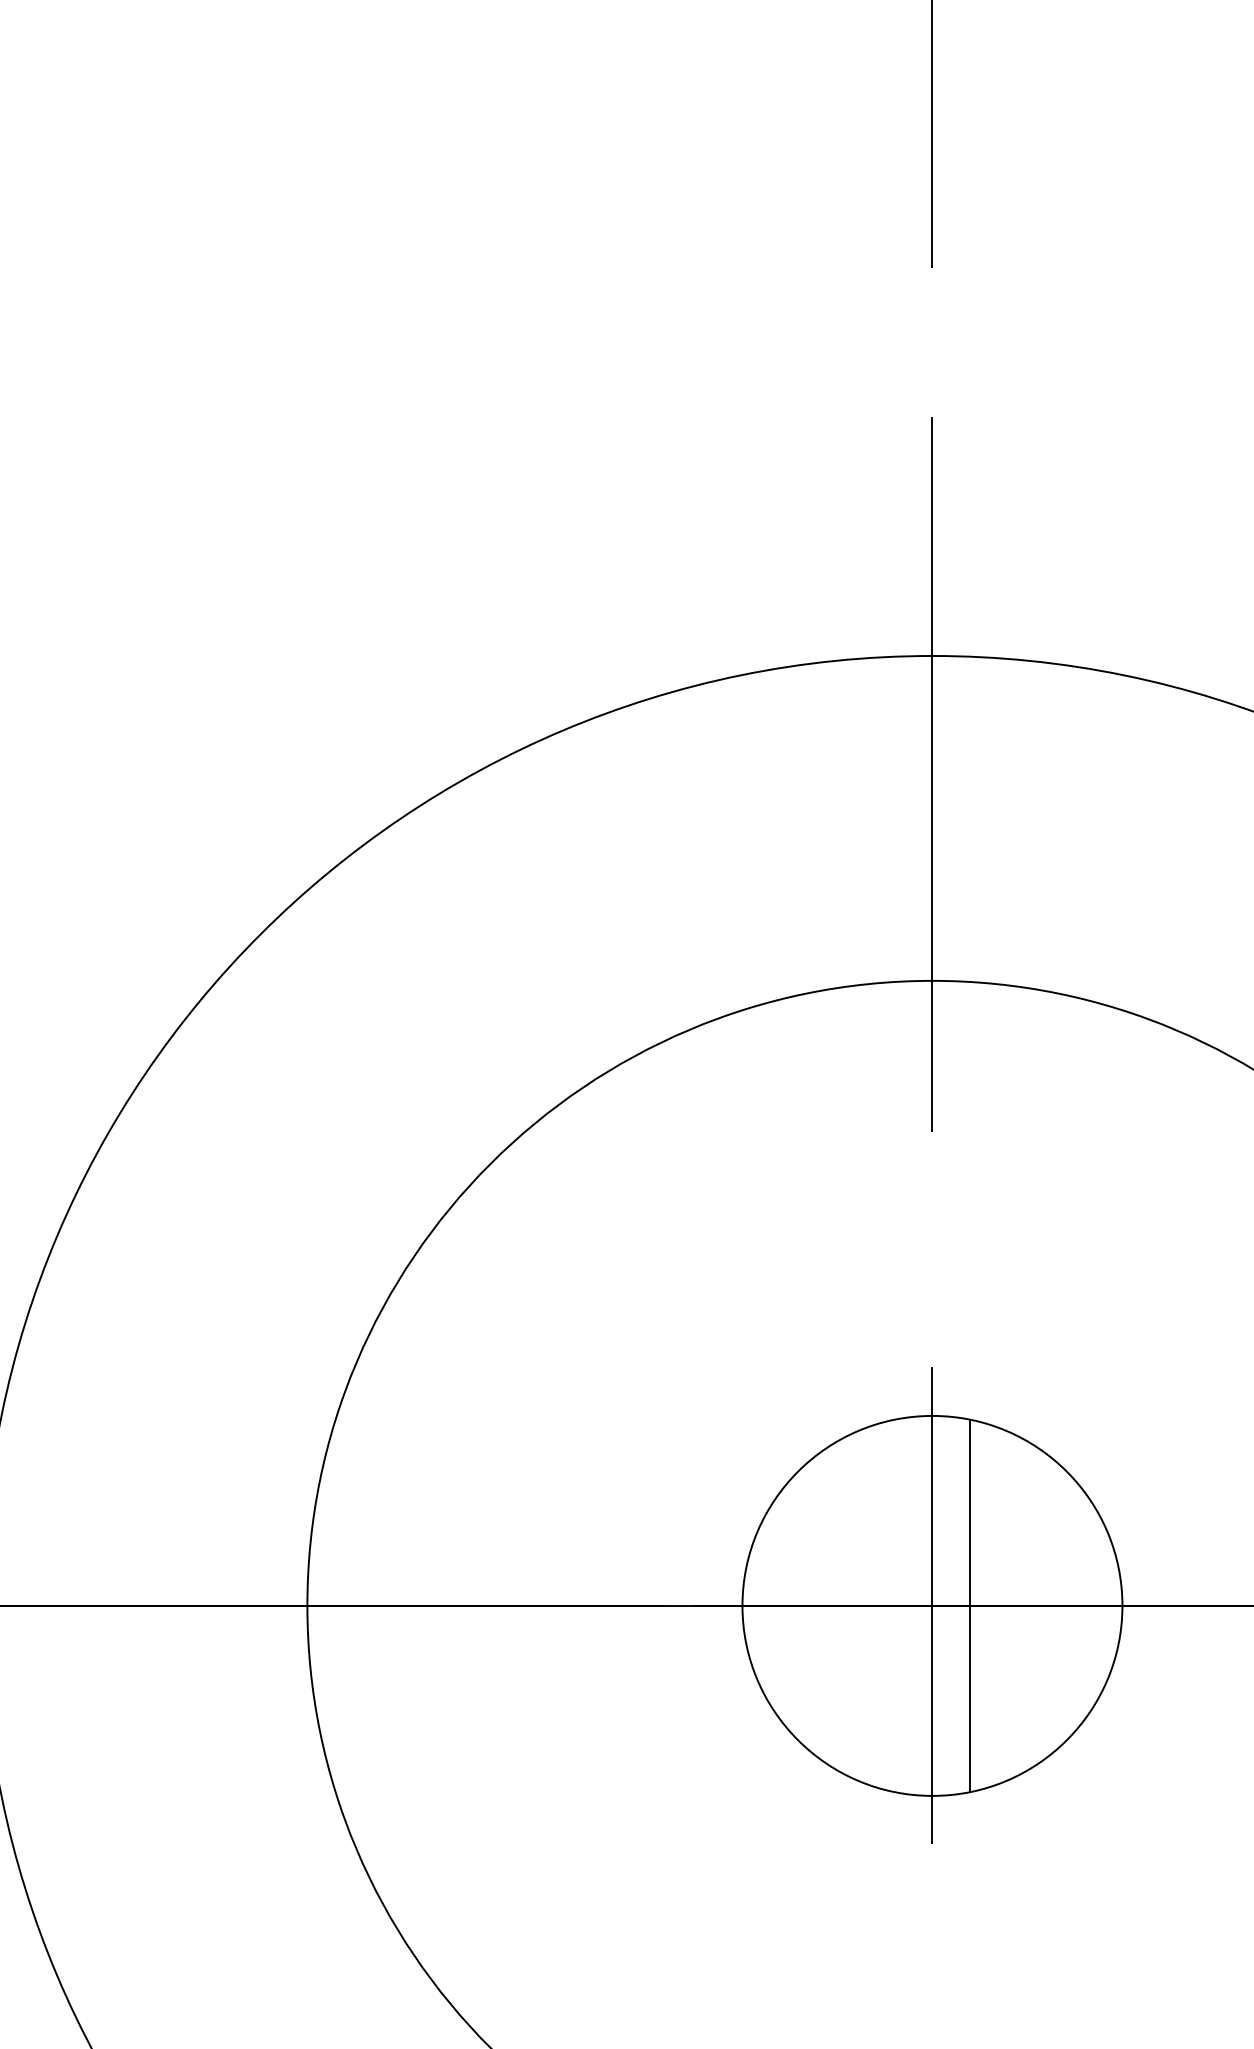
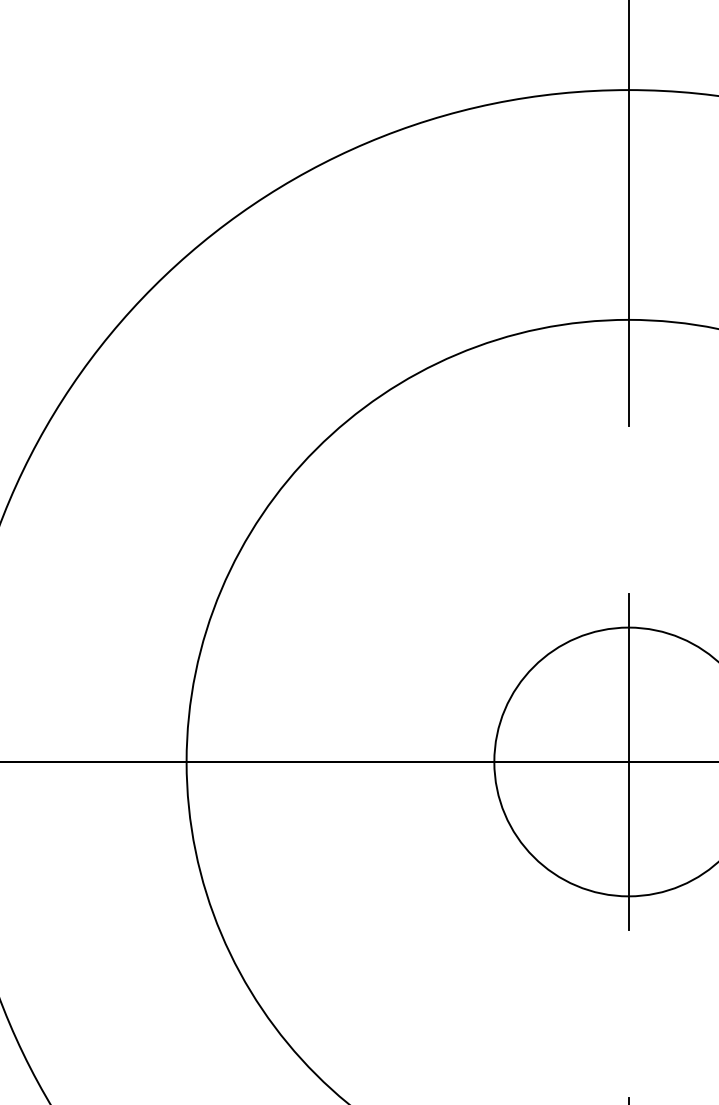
line: (970, 1605) -> (655, 761), removed

